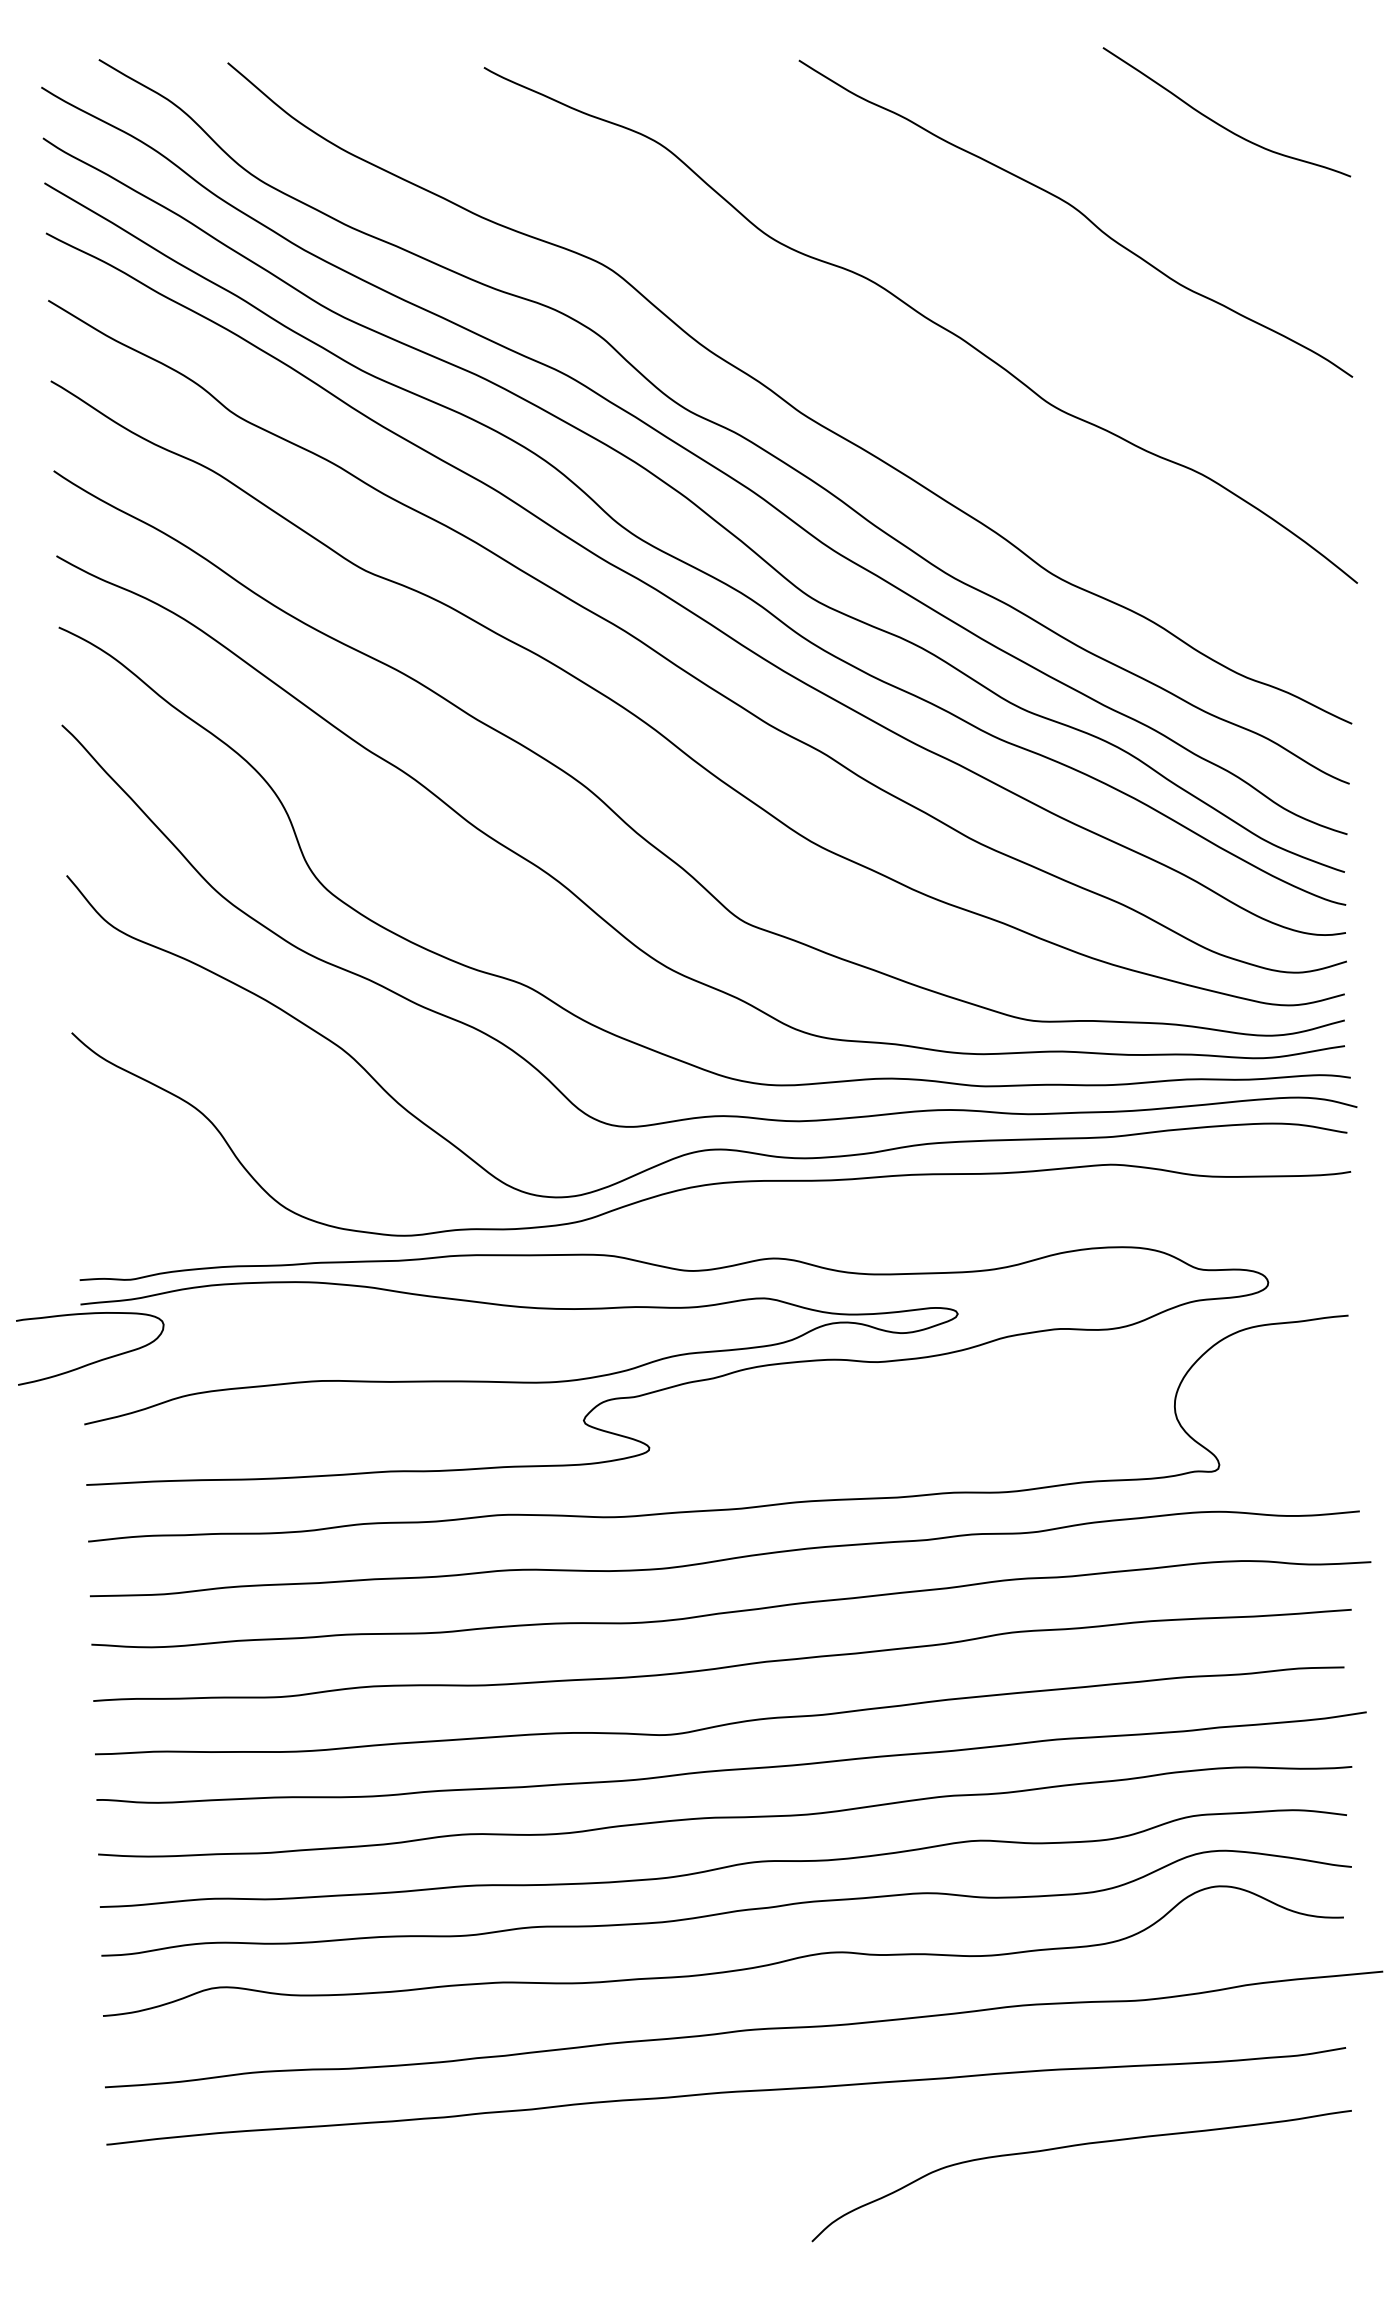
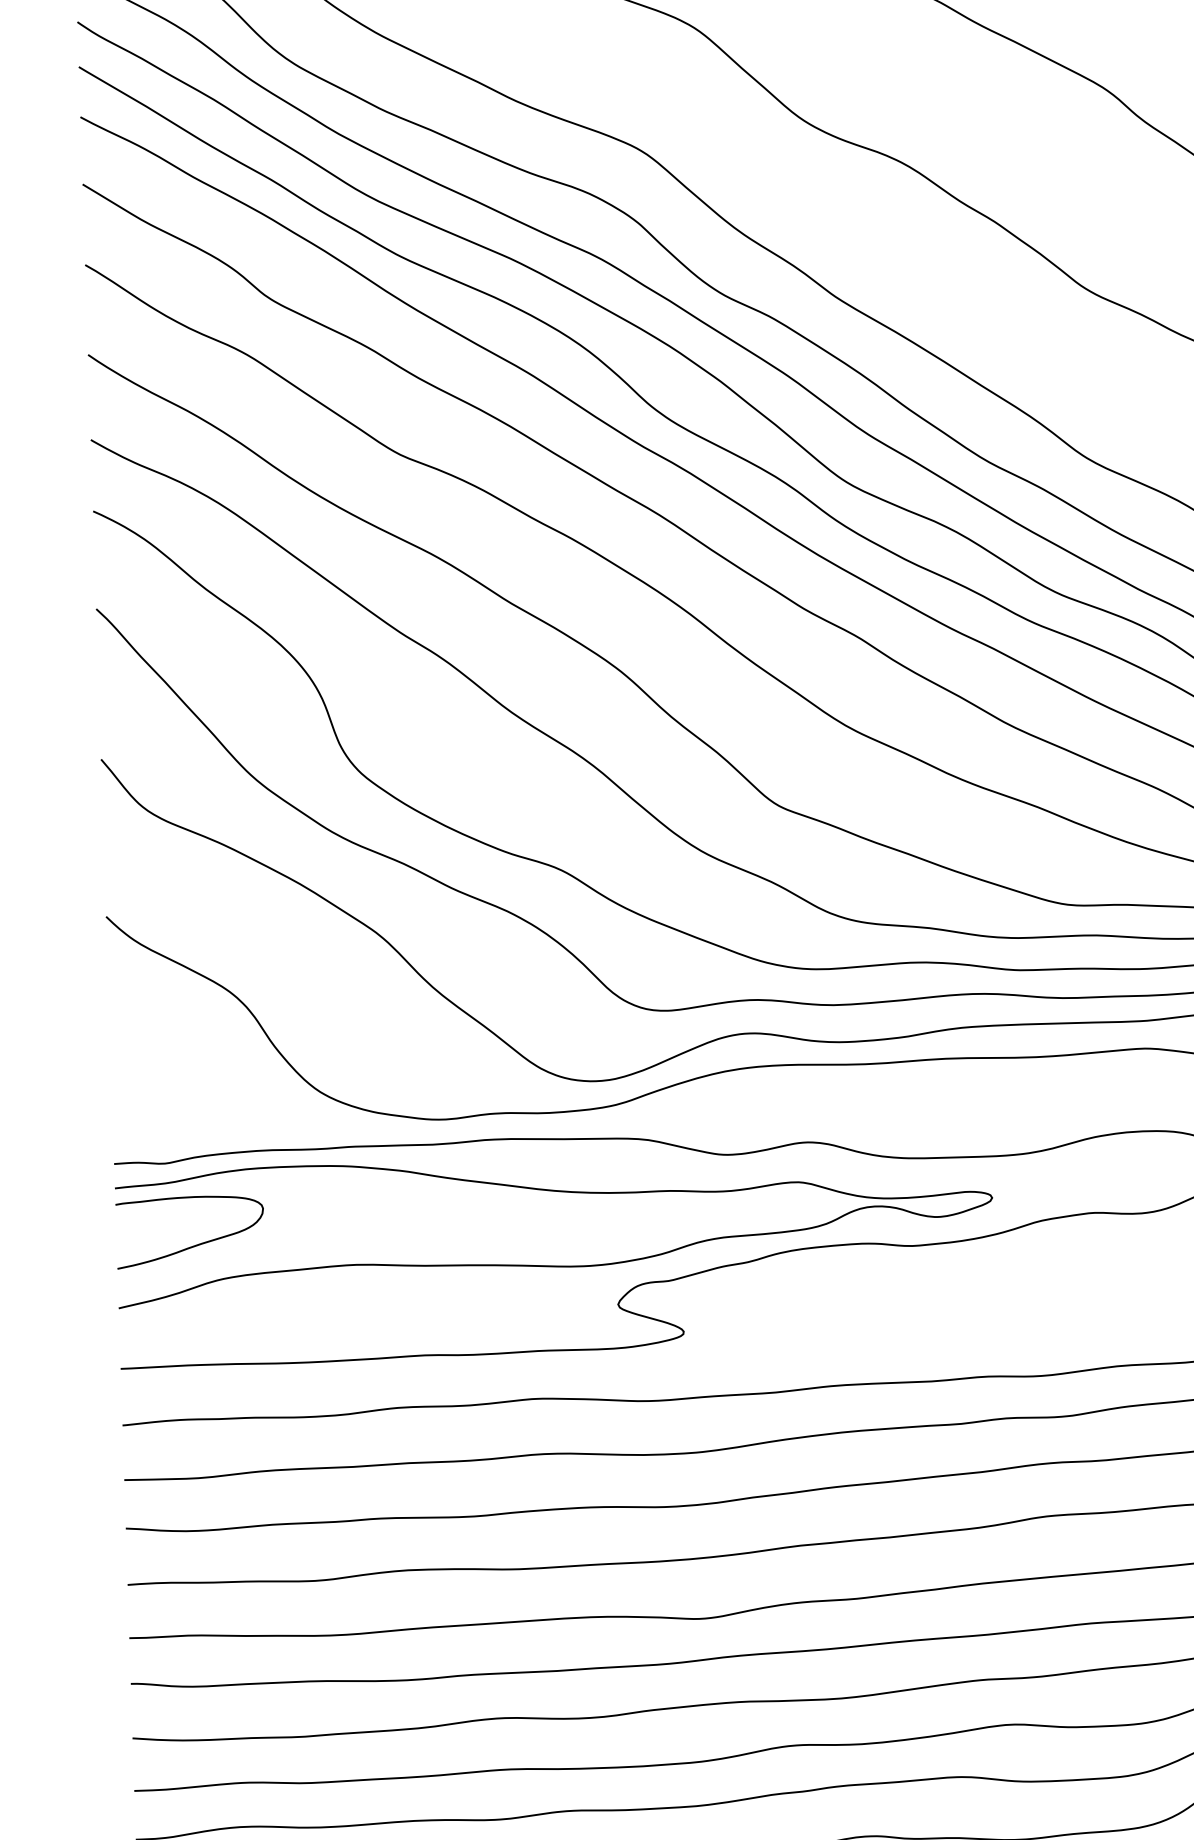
curve: (96, 1360) -> (195, 1244), moved

